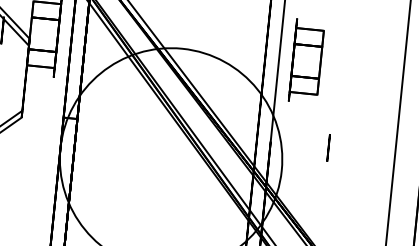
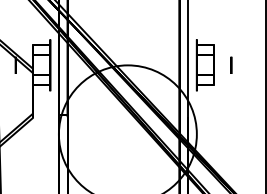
circle: (328, 146) -> (231, 64), moved

